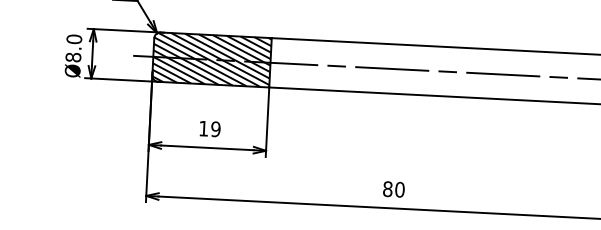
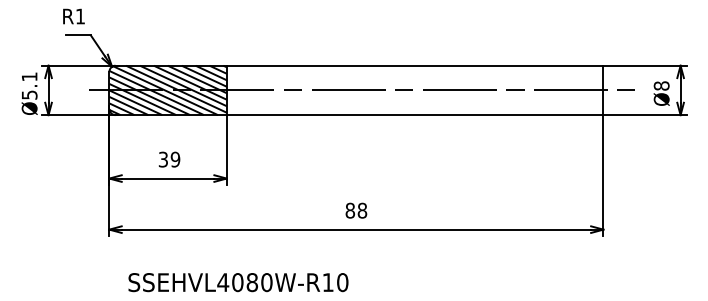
text: (73, 47) -> (29, 85), Ø8.0 -> Ø5.1
text: (202, 128) -> (162, 159), 19 -> 39
text: (400, 189) -> (362, 210), 80 -> 88

